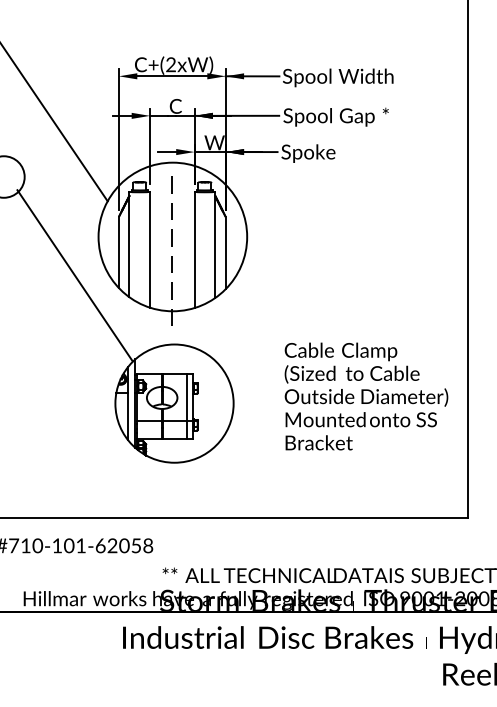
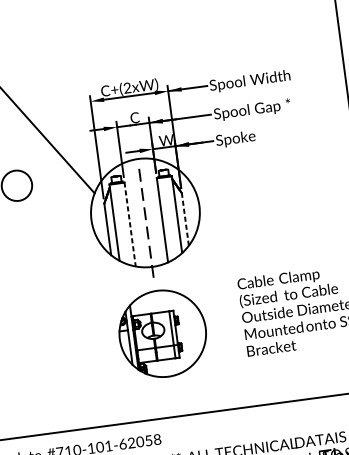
line: (150, 249) -> (130, 224), solid -> dashed
line: (225, 252) -> (185, 219), solid -> dashed
line: (74, 275) -> (77, 250), removed

